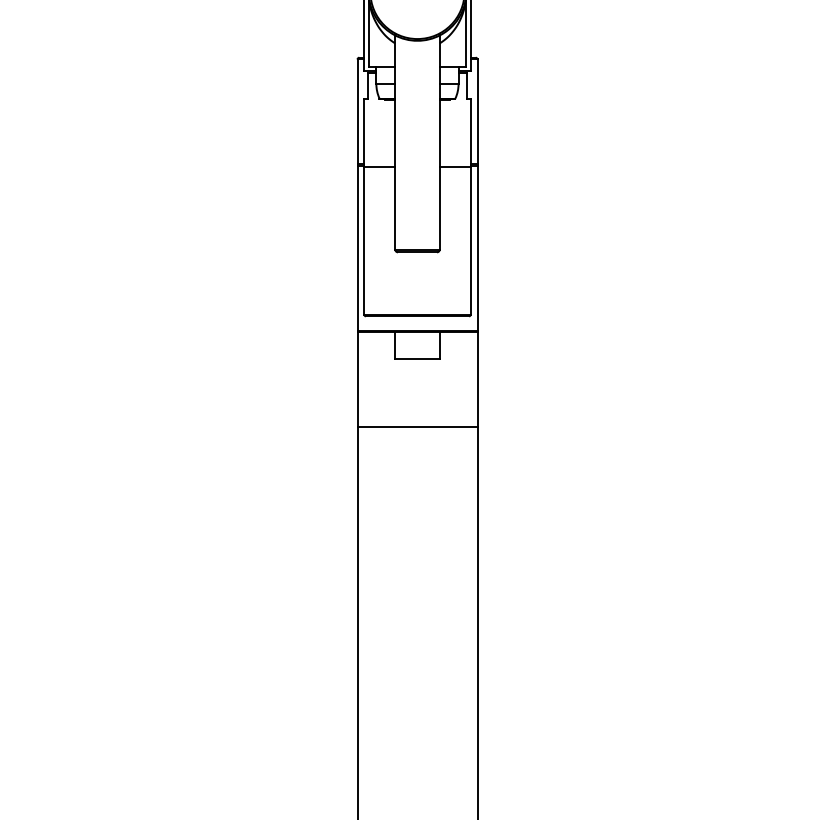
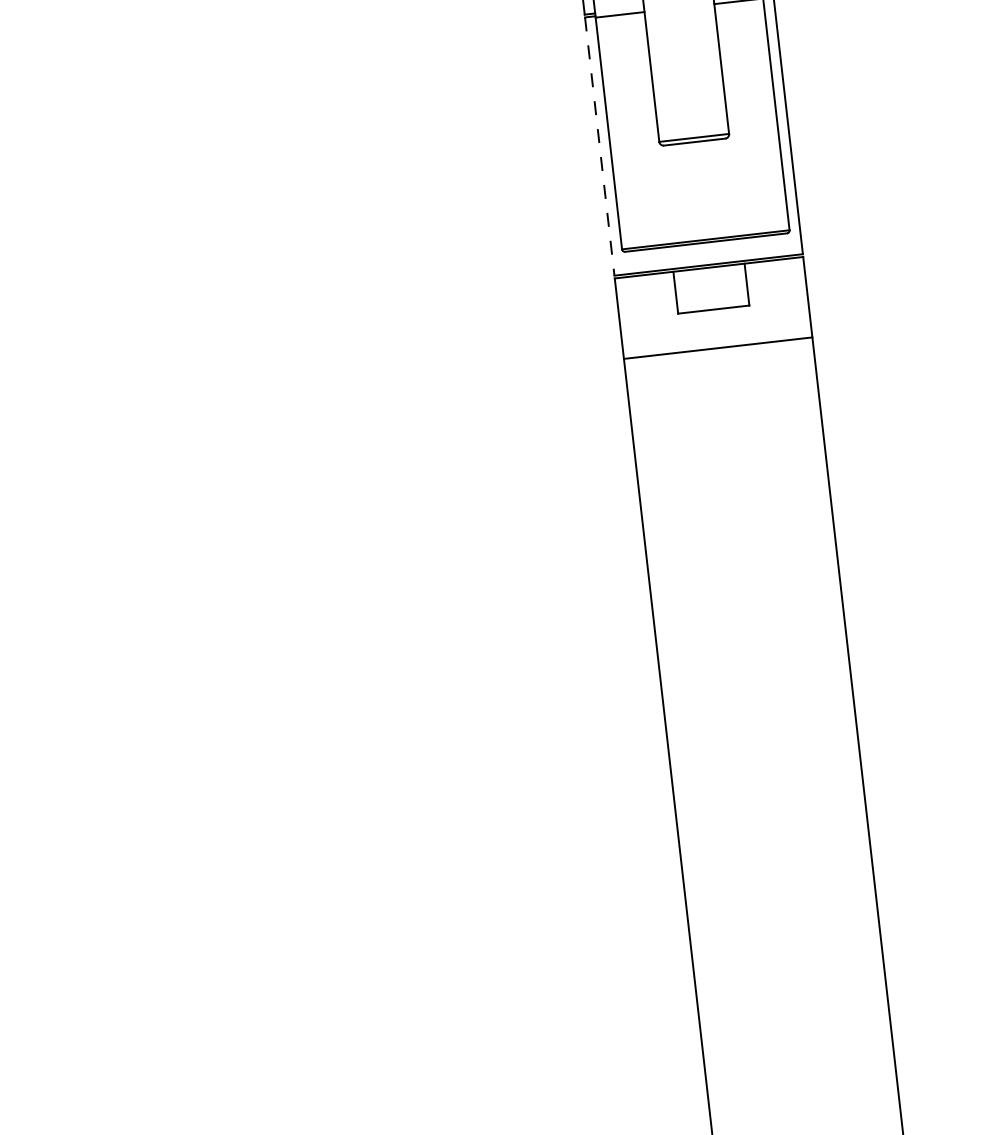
line: (357, 248) -> (599, 146), solid -> dashed
line: (417, 426) -> (718, 348), moved

